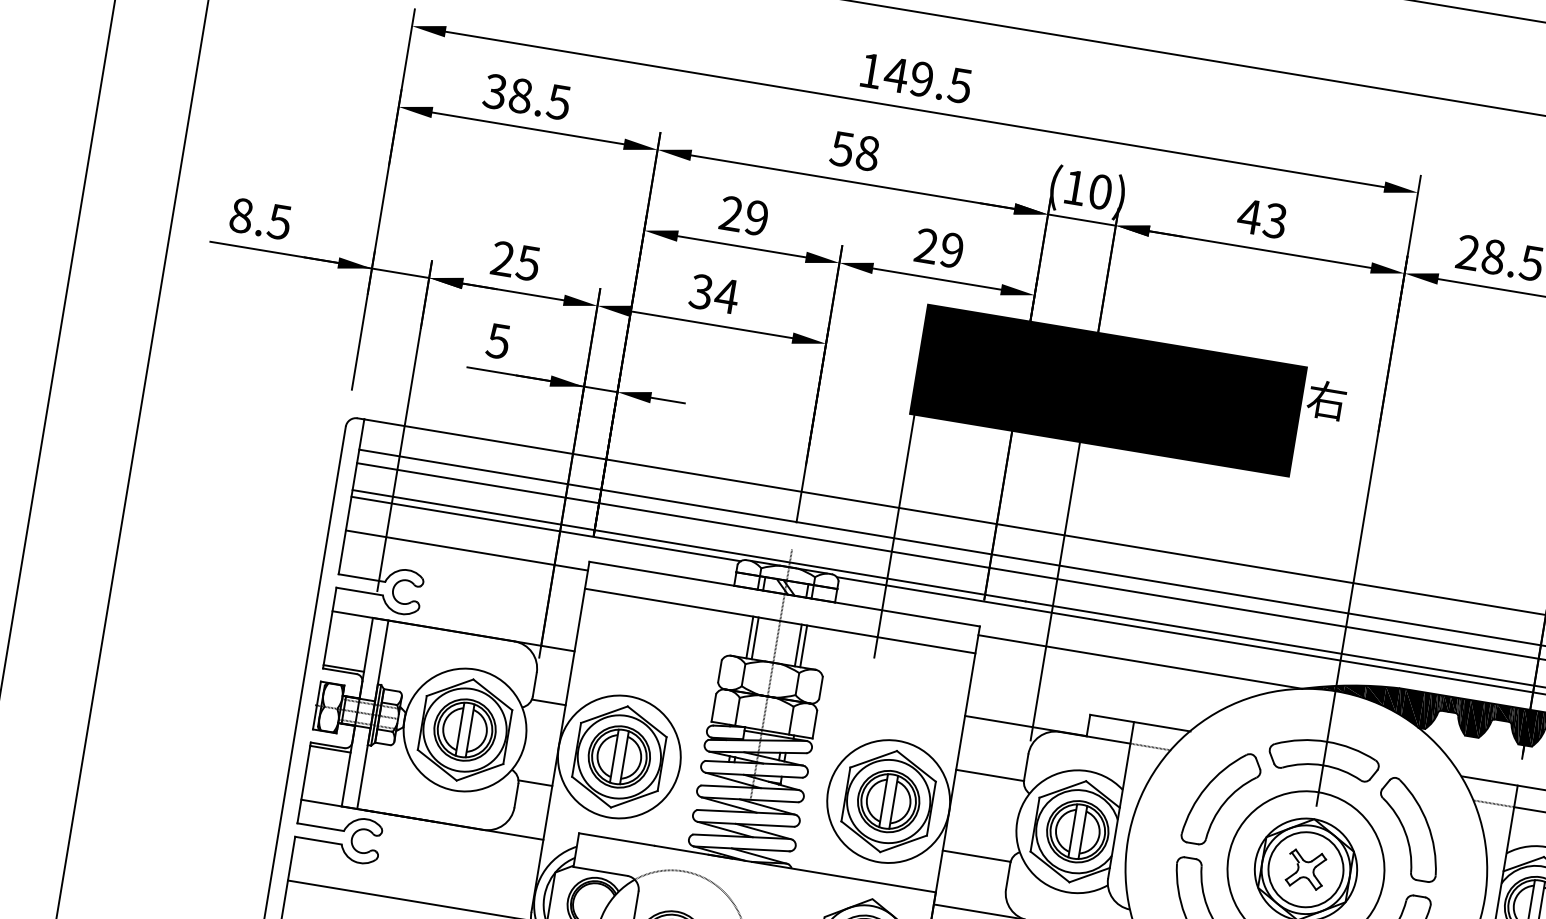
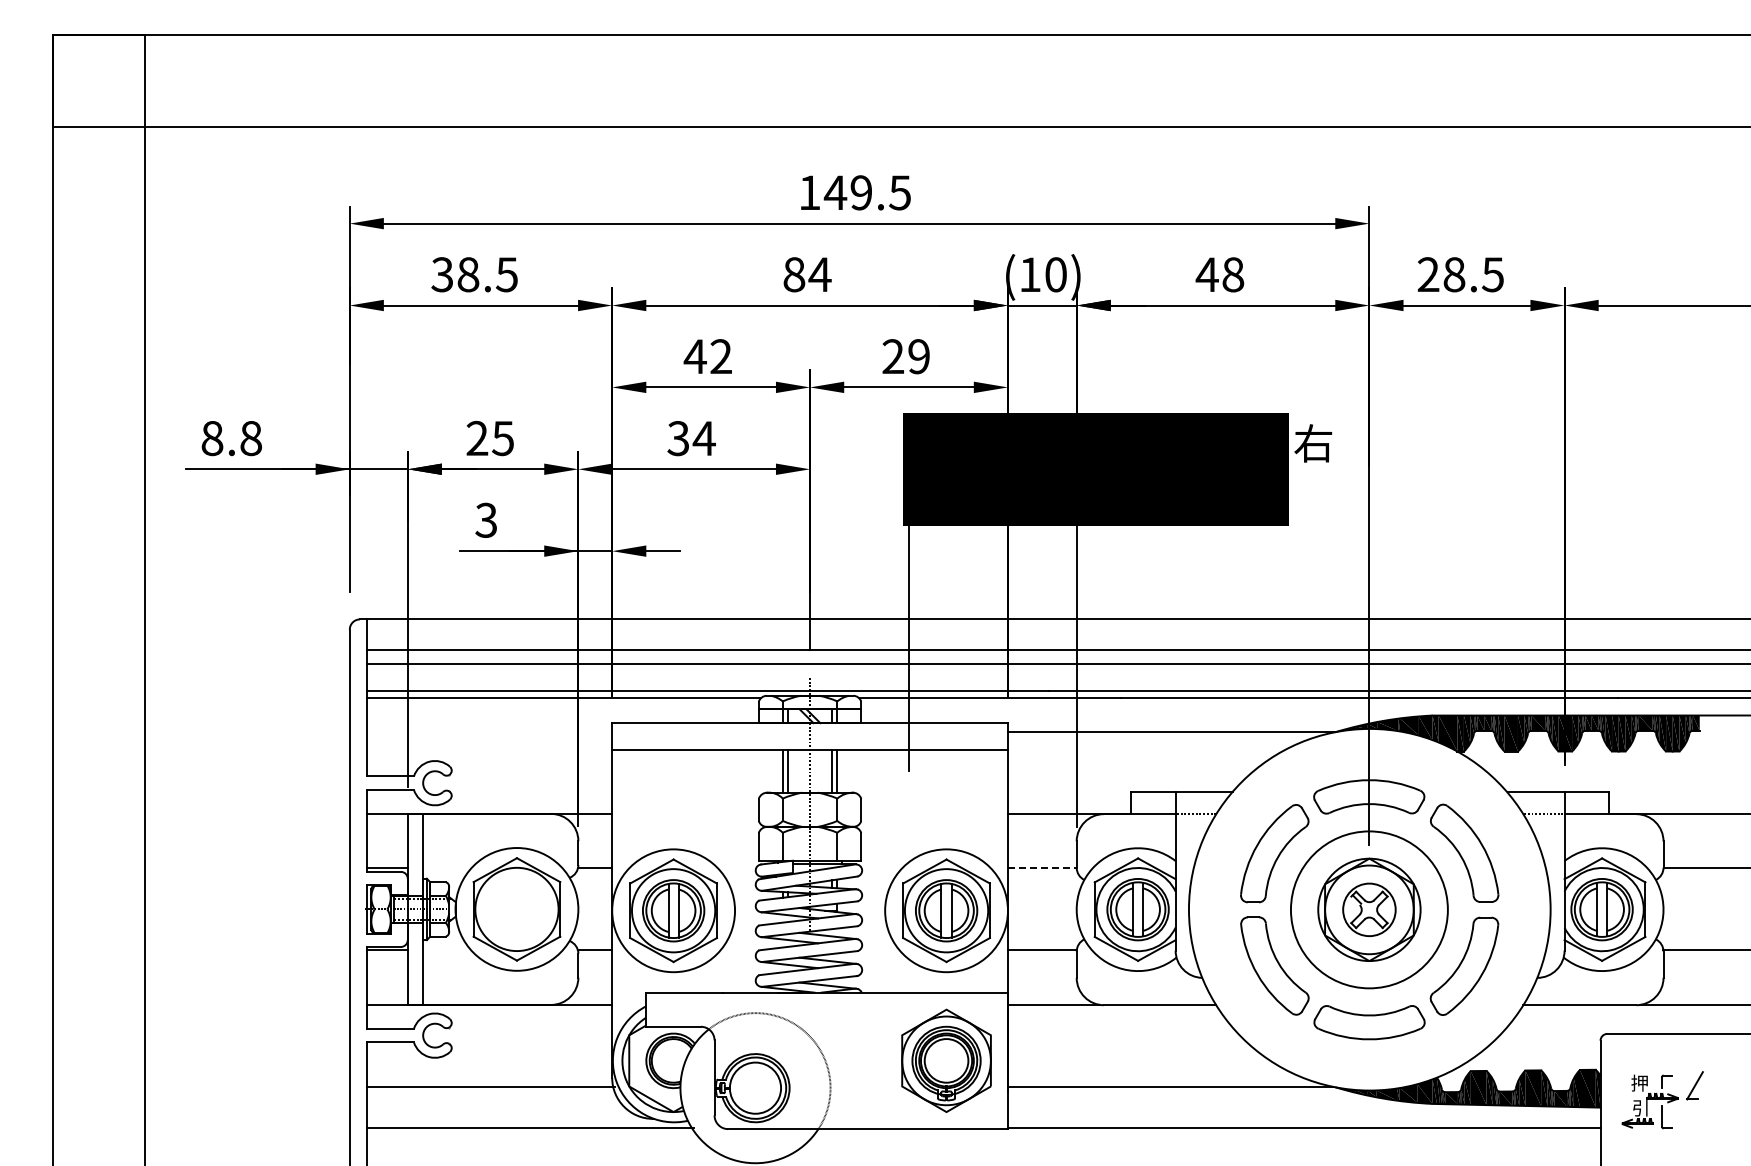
text: (855, 151) -> (807, 274), 58 -> 84
text: (743, 215) -> (707, 356), 29 -> 42
text: (1275, 220) -> (1233, 274), 43 -> 48
text: (279, 221) -> (250, 438), 8.5 -> 8.8
text: (498, 340) -> (486, 519), 5 -> 3
line: (467, 550) -> (489, 731), removed
part: (464, 729) -> (516, 908), removed
line: (990, 775) -> (1042, 868), solid -> dashed
circle: (1305, 869) -> (1368, 909), size x0.7

